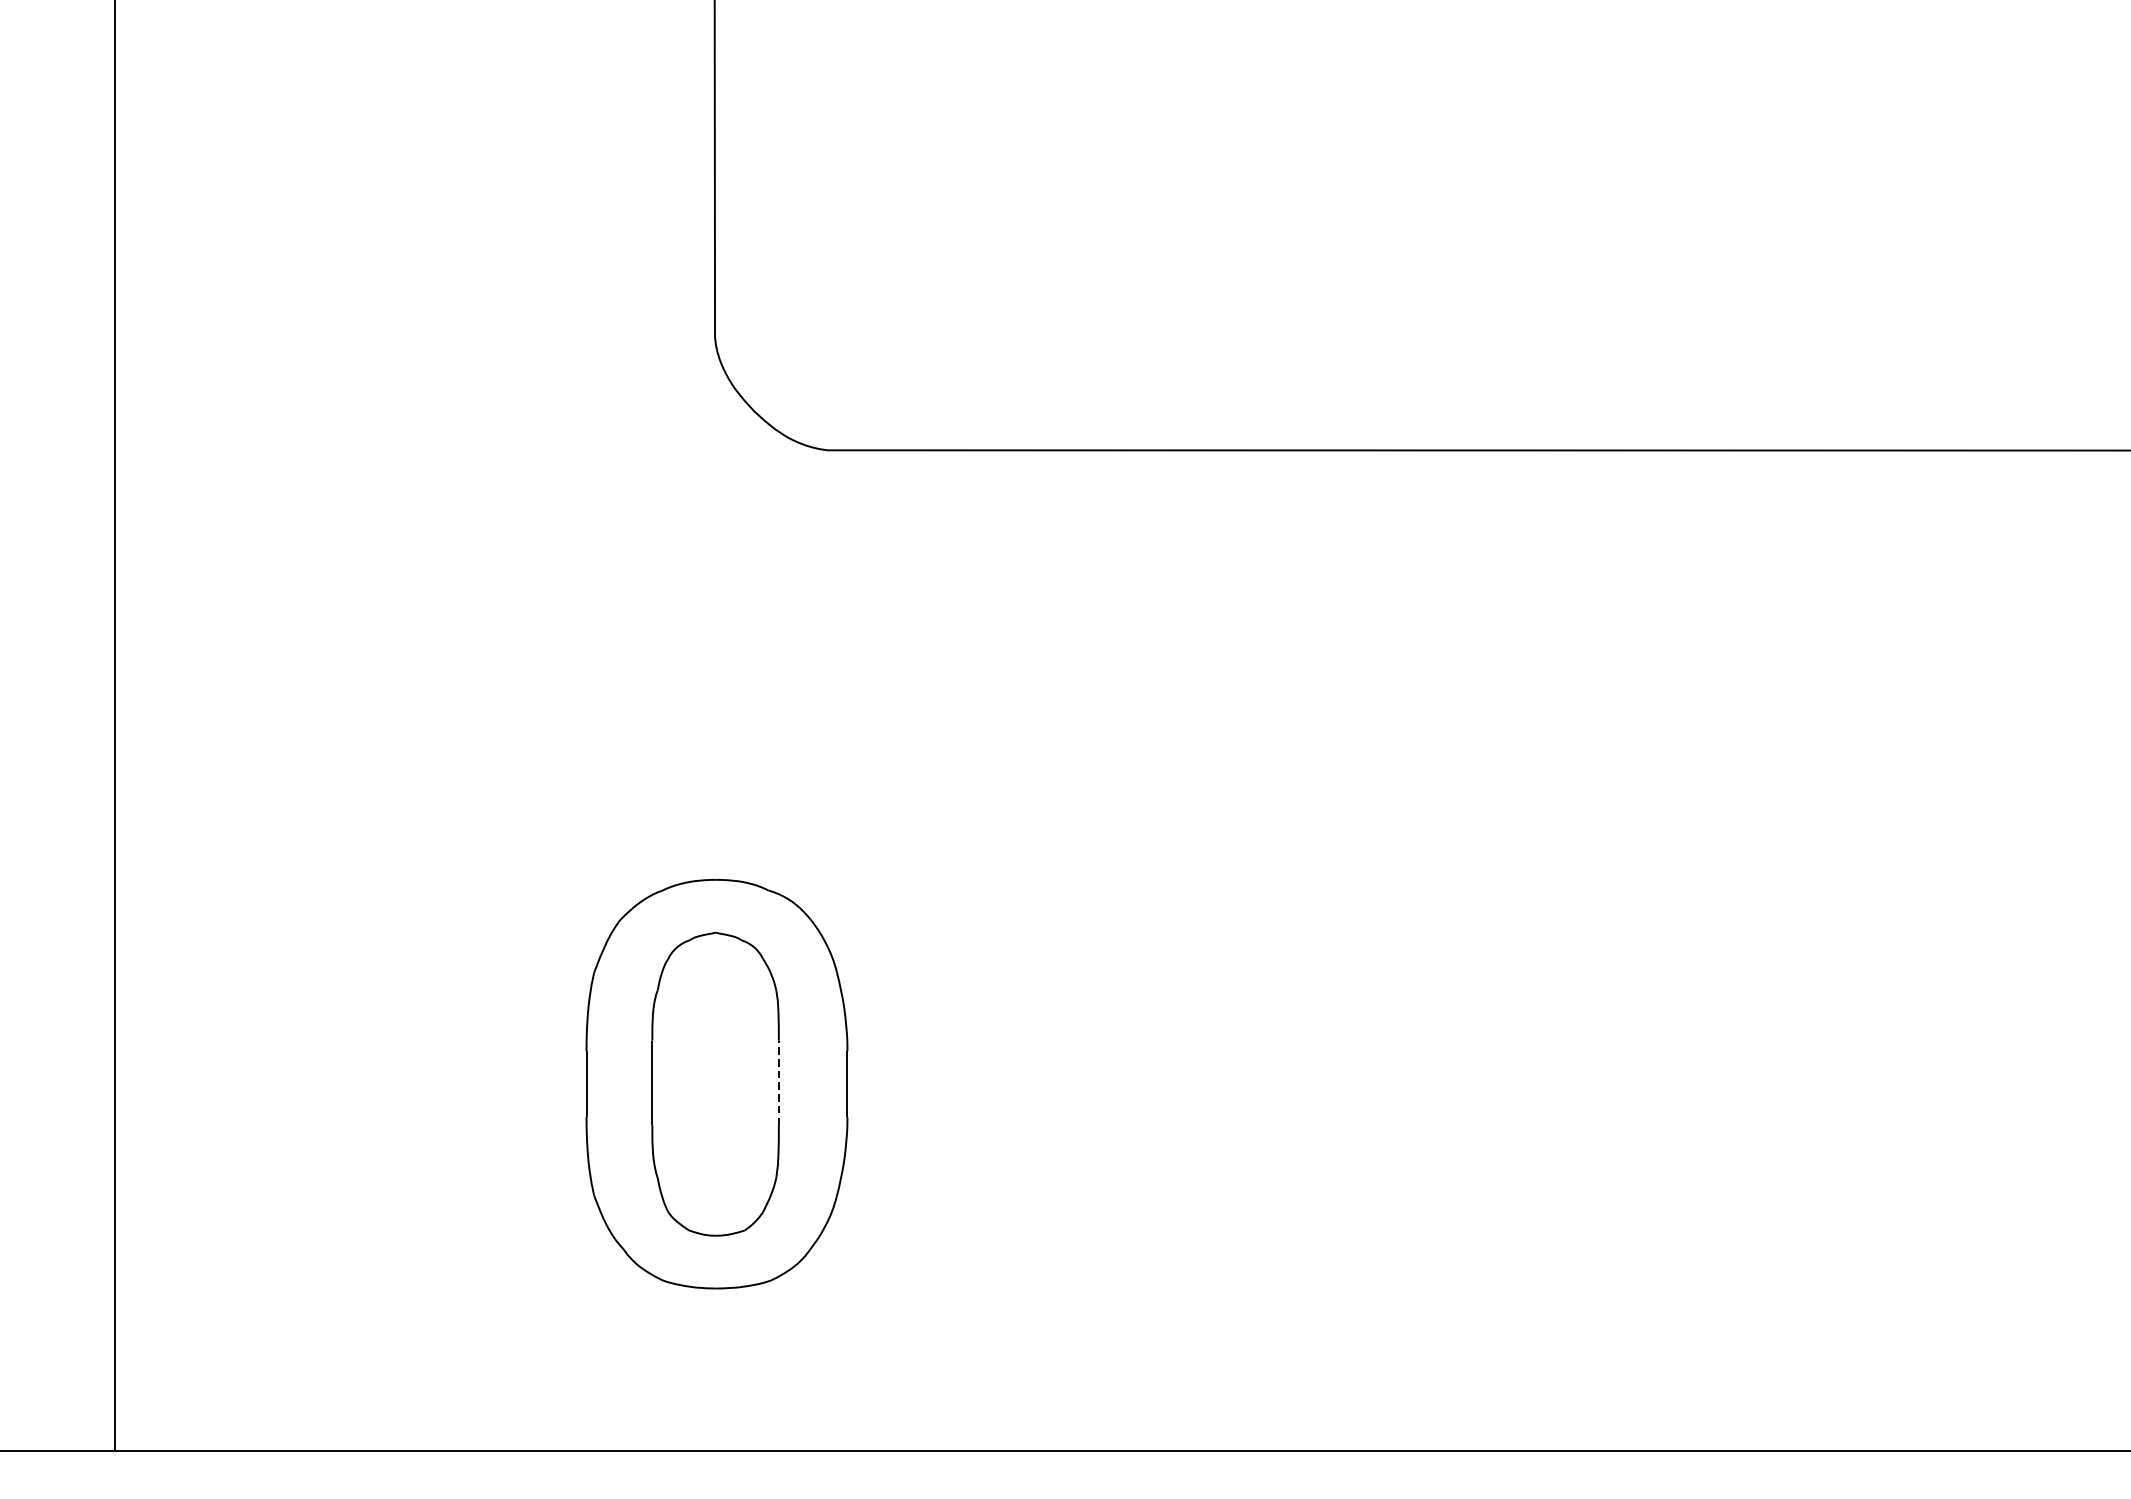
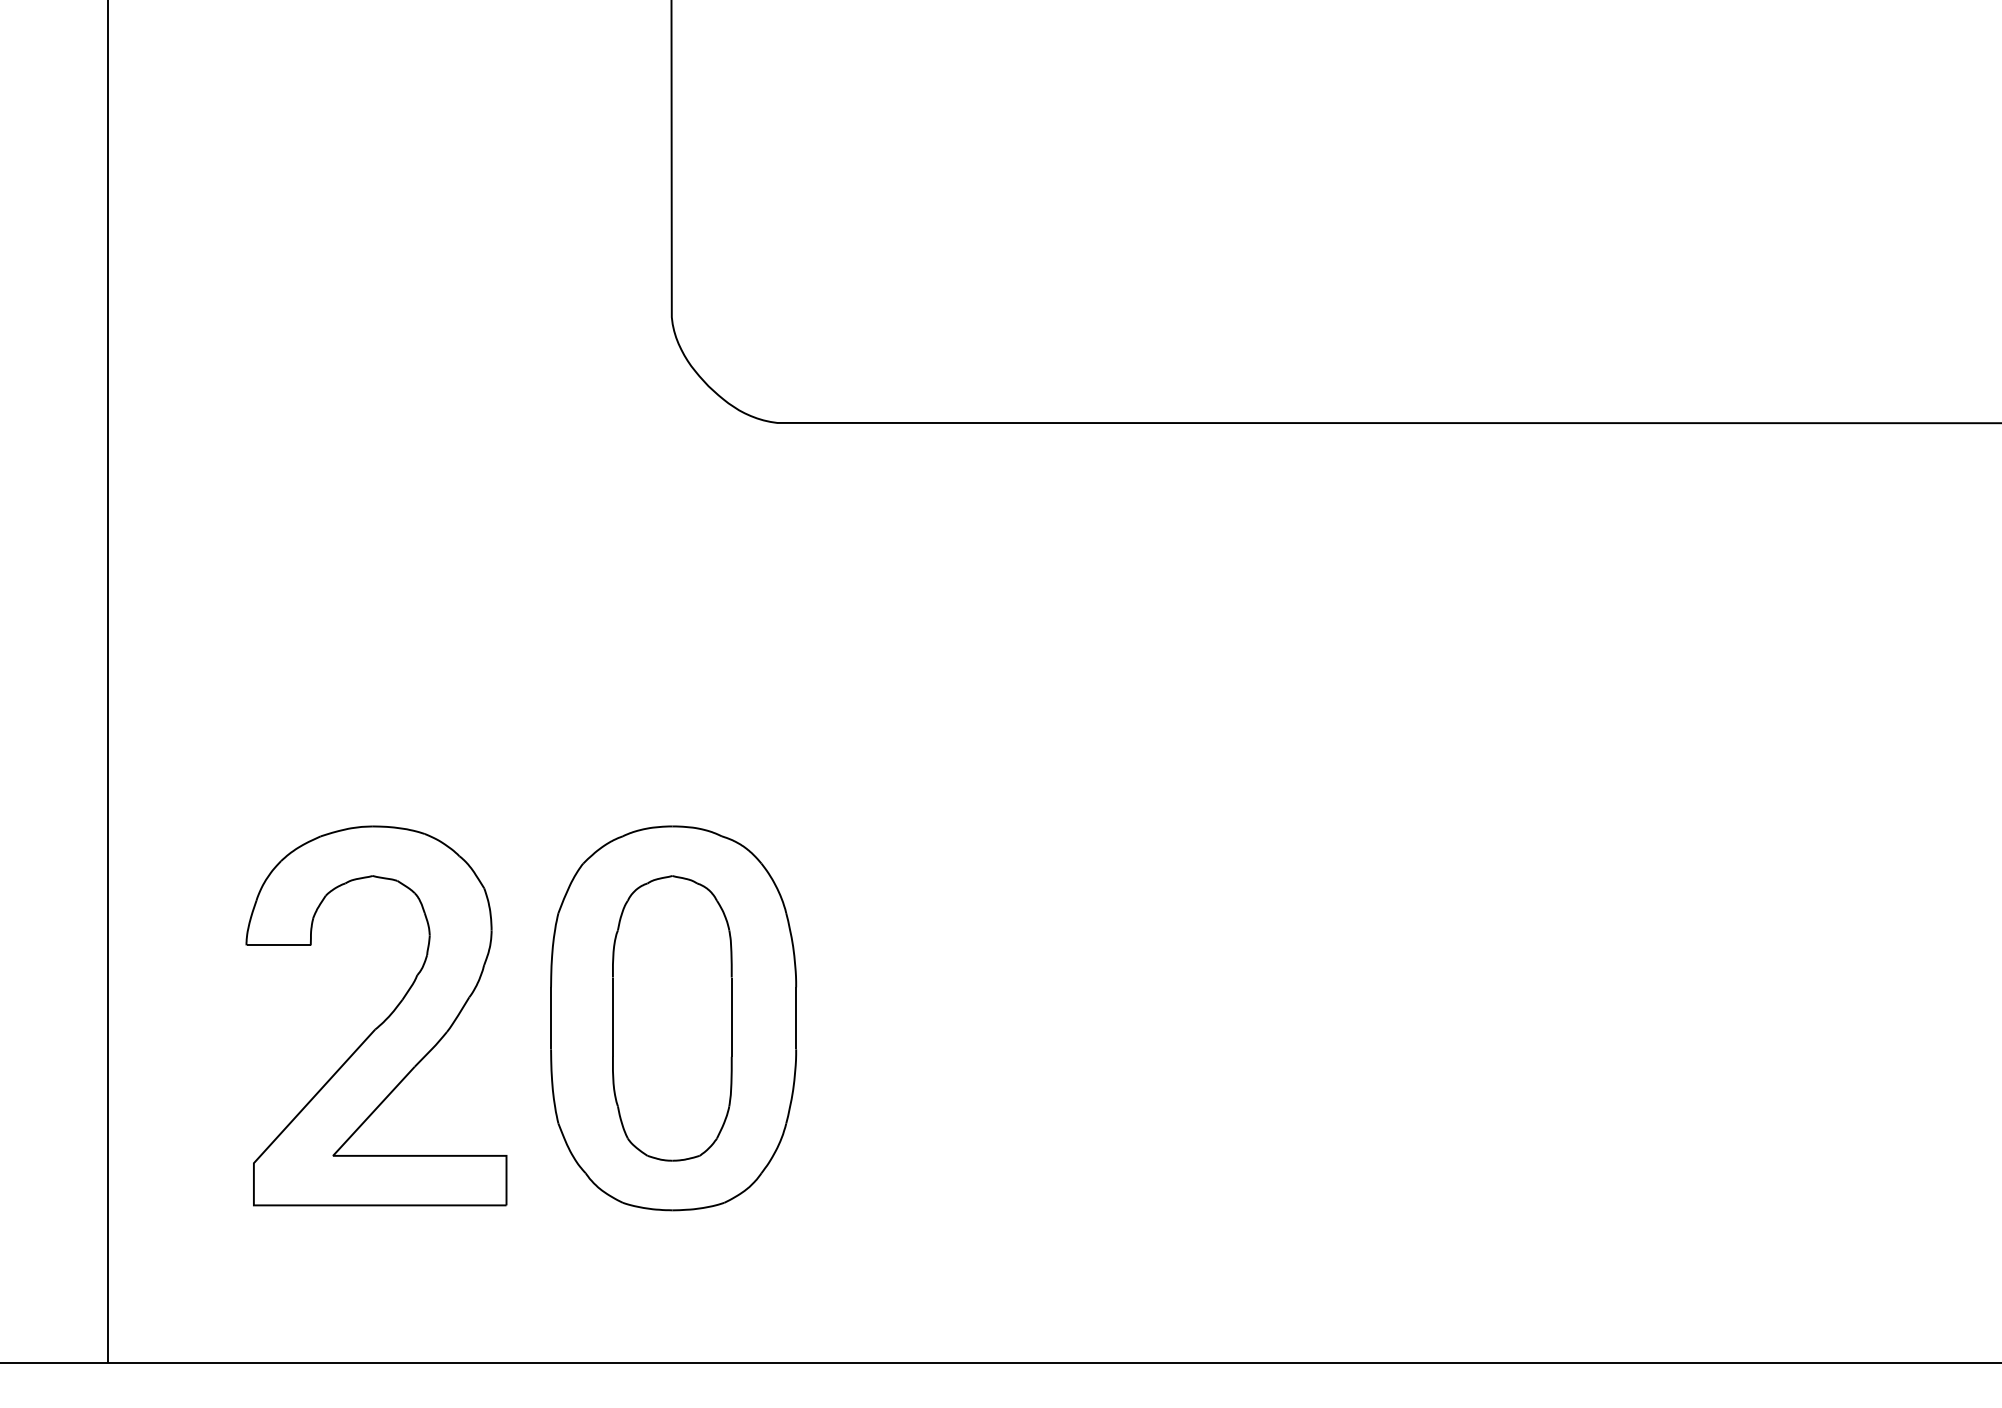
line: (778, 1083) -> (731, 1017), dashed -> solid
part: (407, 1087) -> (382, 1021), added

